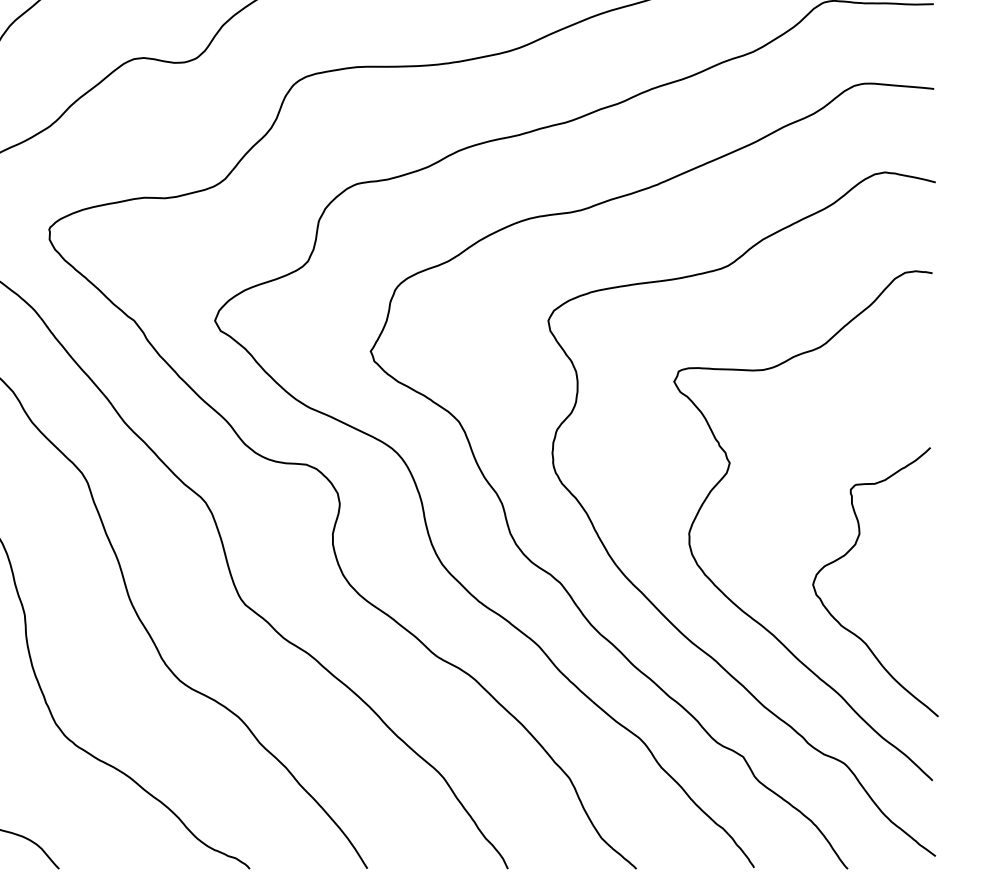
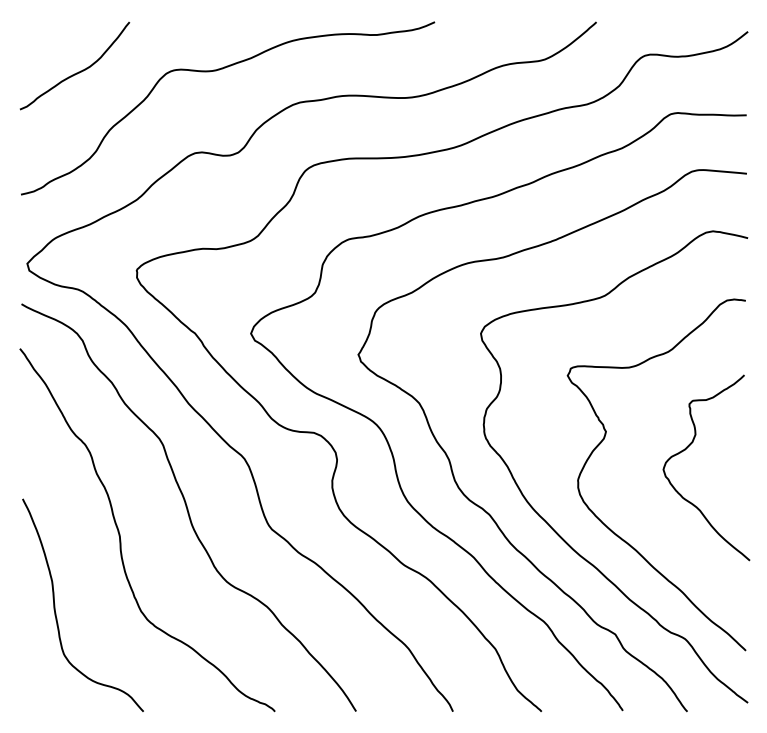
curve: (847, 554) -> (687, 448), moved

